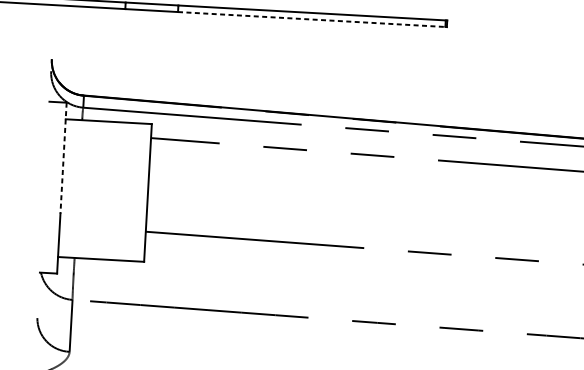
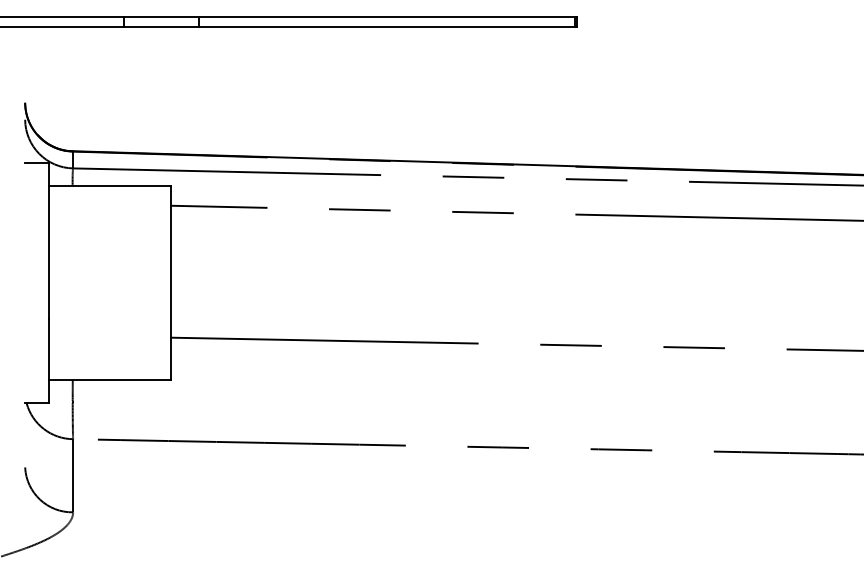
line: (312, 19) -> (387, 26), dashed -> solid
line: (63, 158) -> (49, 241), dashed -> solid

